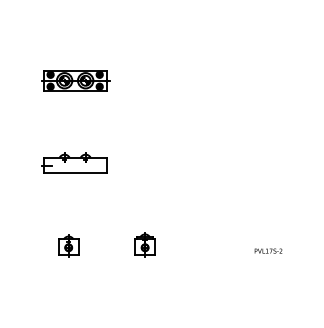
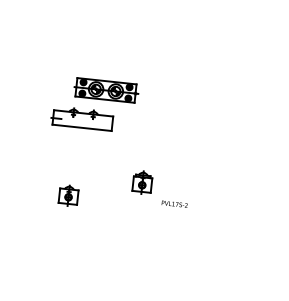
part: (75, 80) -> (106, 90), moved
part: (144, 244) -> (141, 182), moved
text: (268, 250) -> (174, 203), moved

